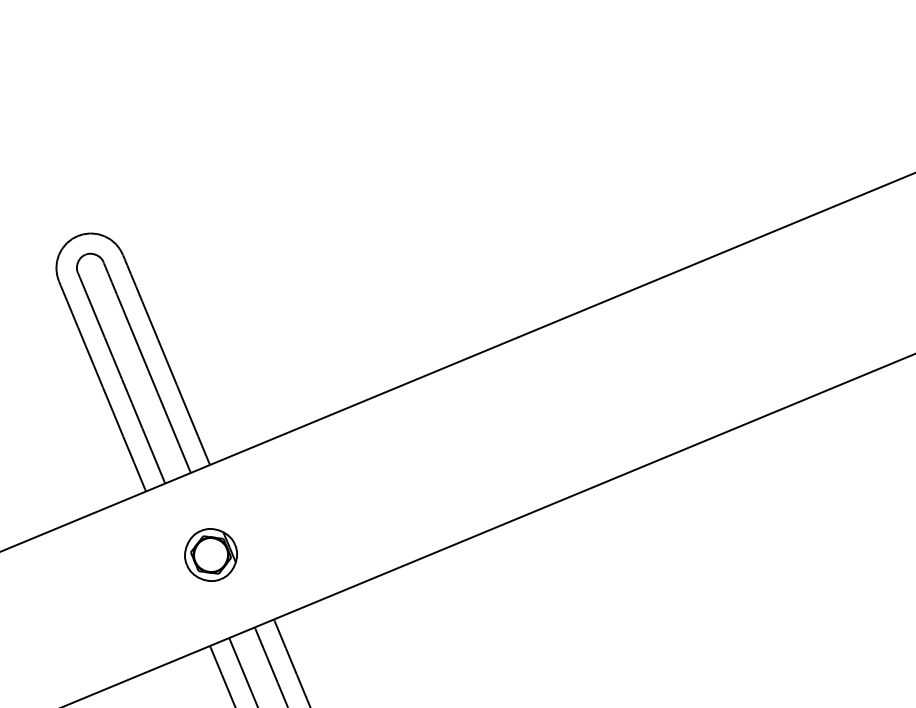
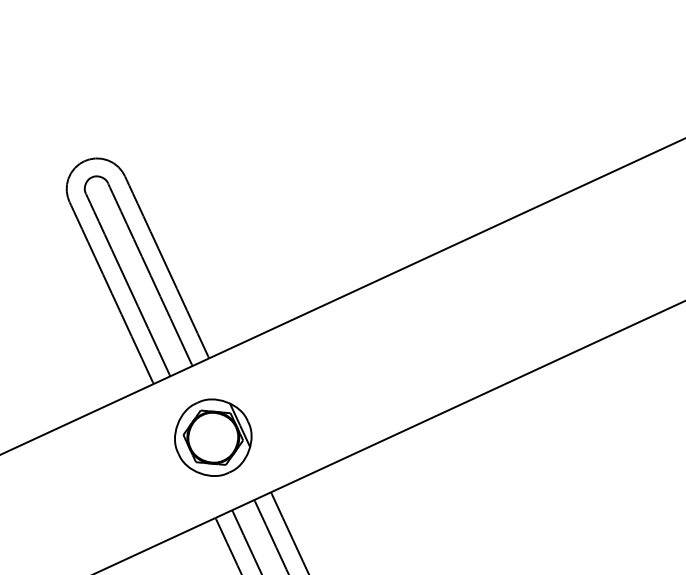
part: (210, 554) -> (212, 437), size x1.67

